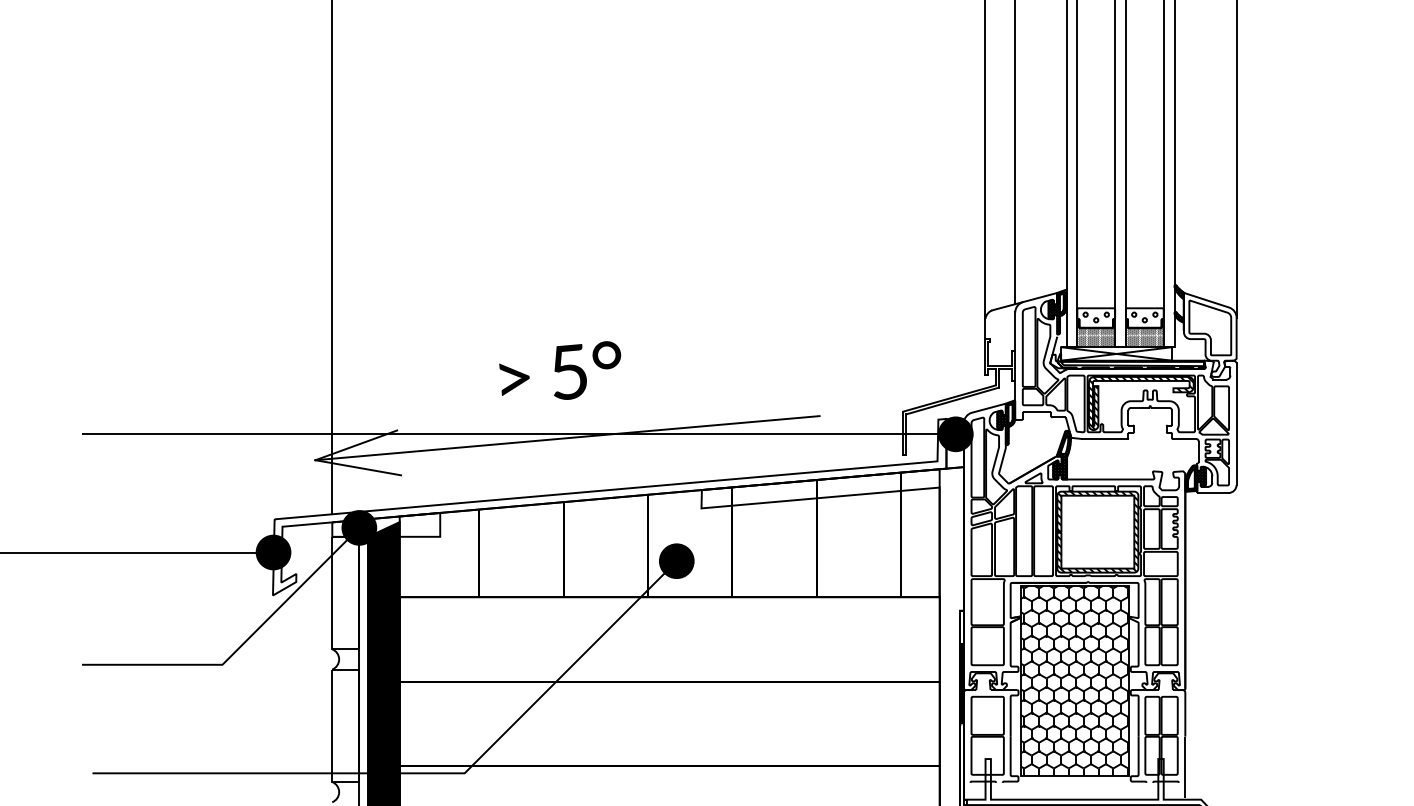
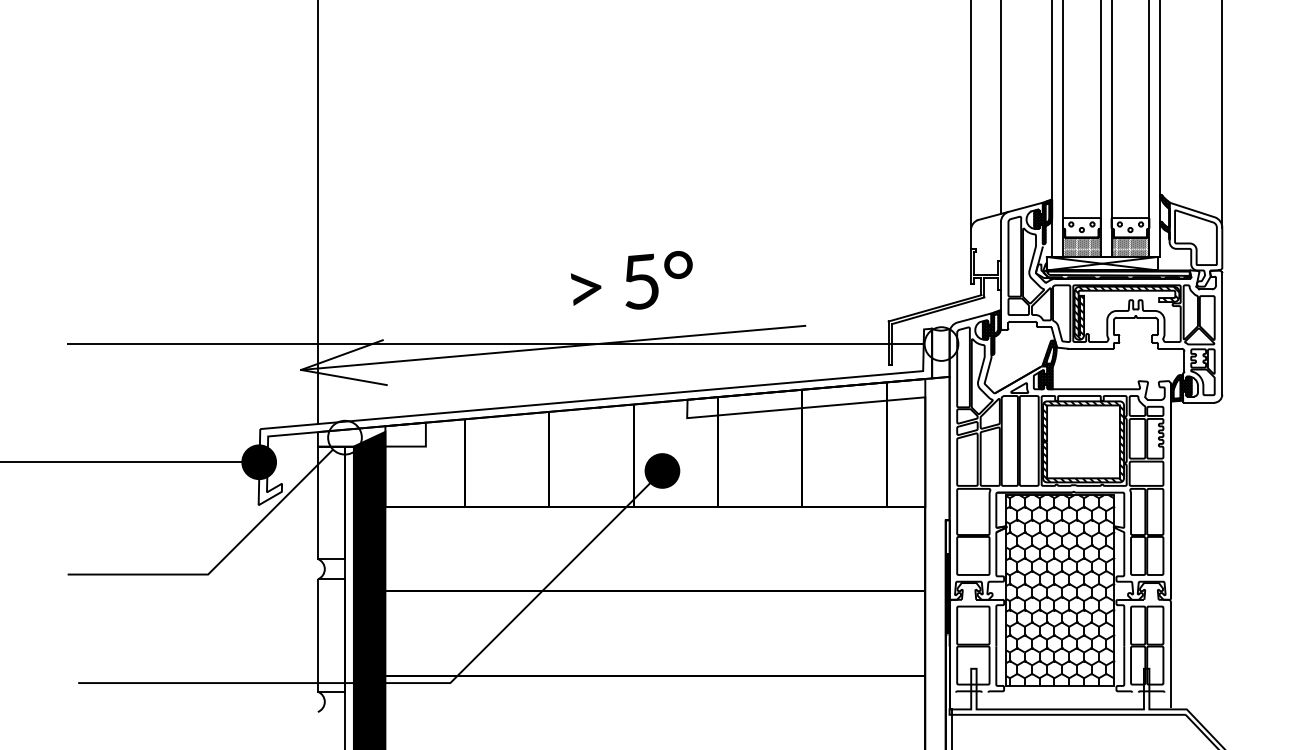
text: (560, 370) -> (632, 280), moved
fill: (955, 434) -> (941, 344), removed
fill: (359, 527) -> (345, 437), removed

